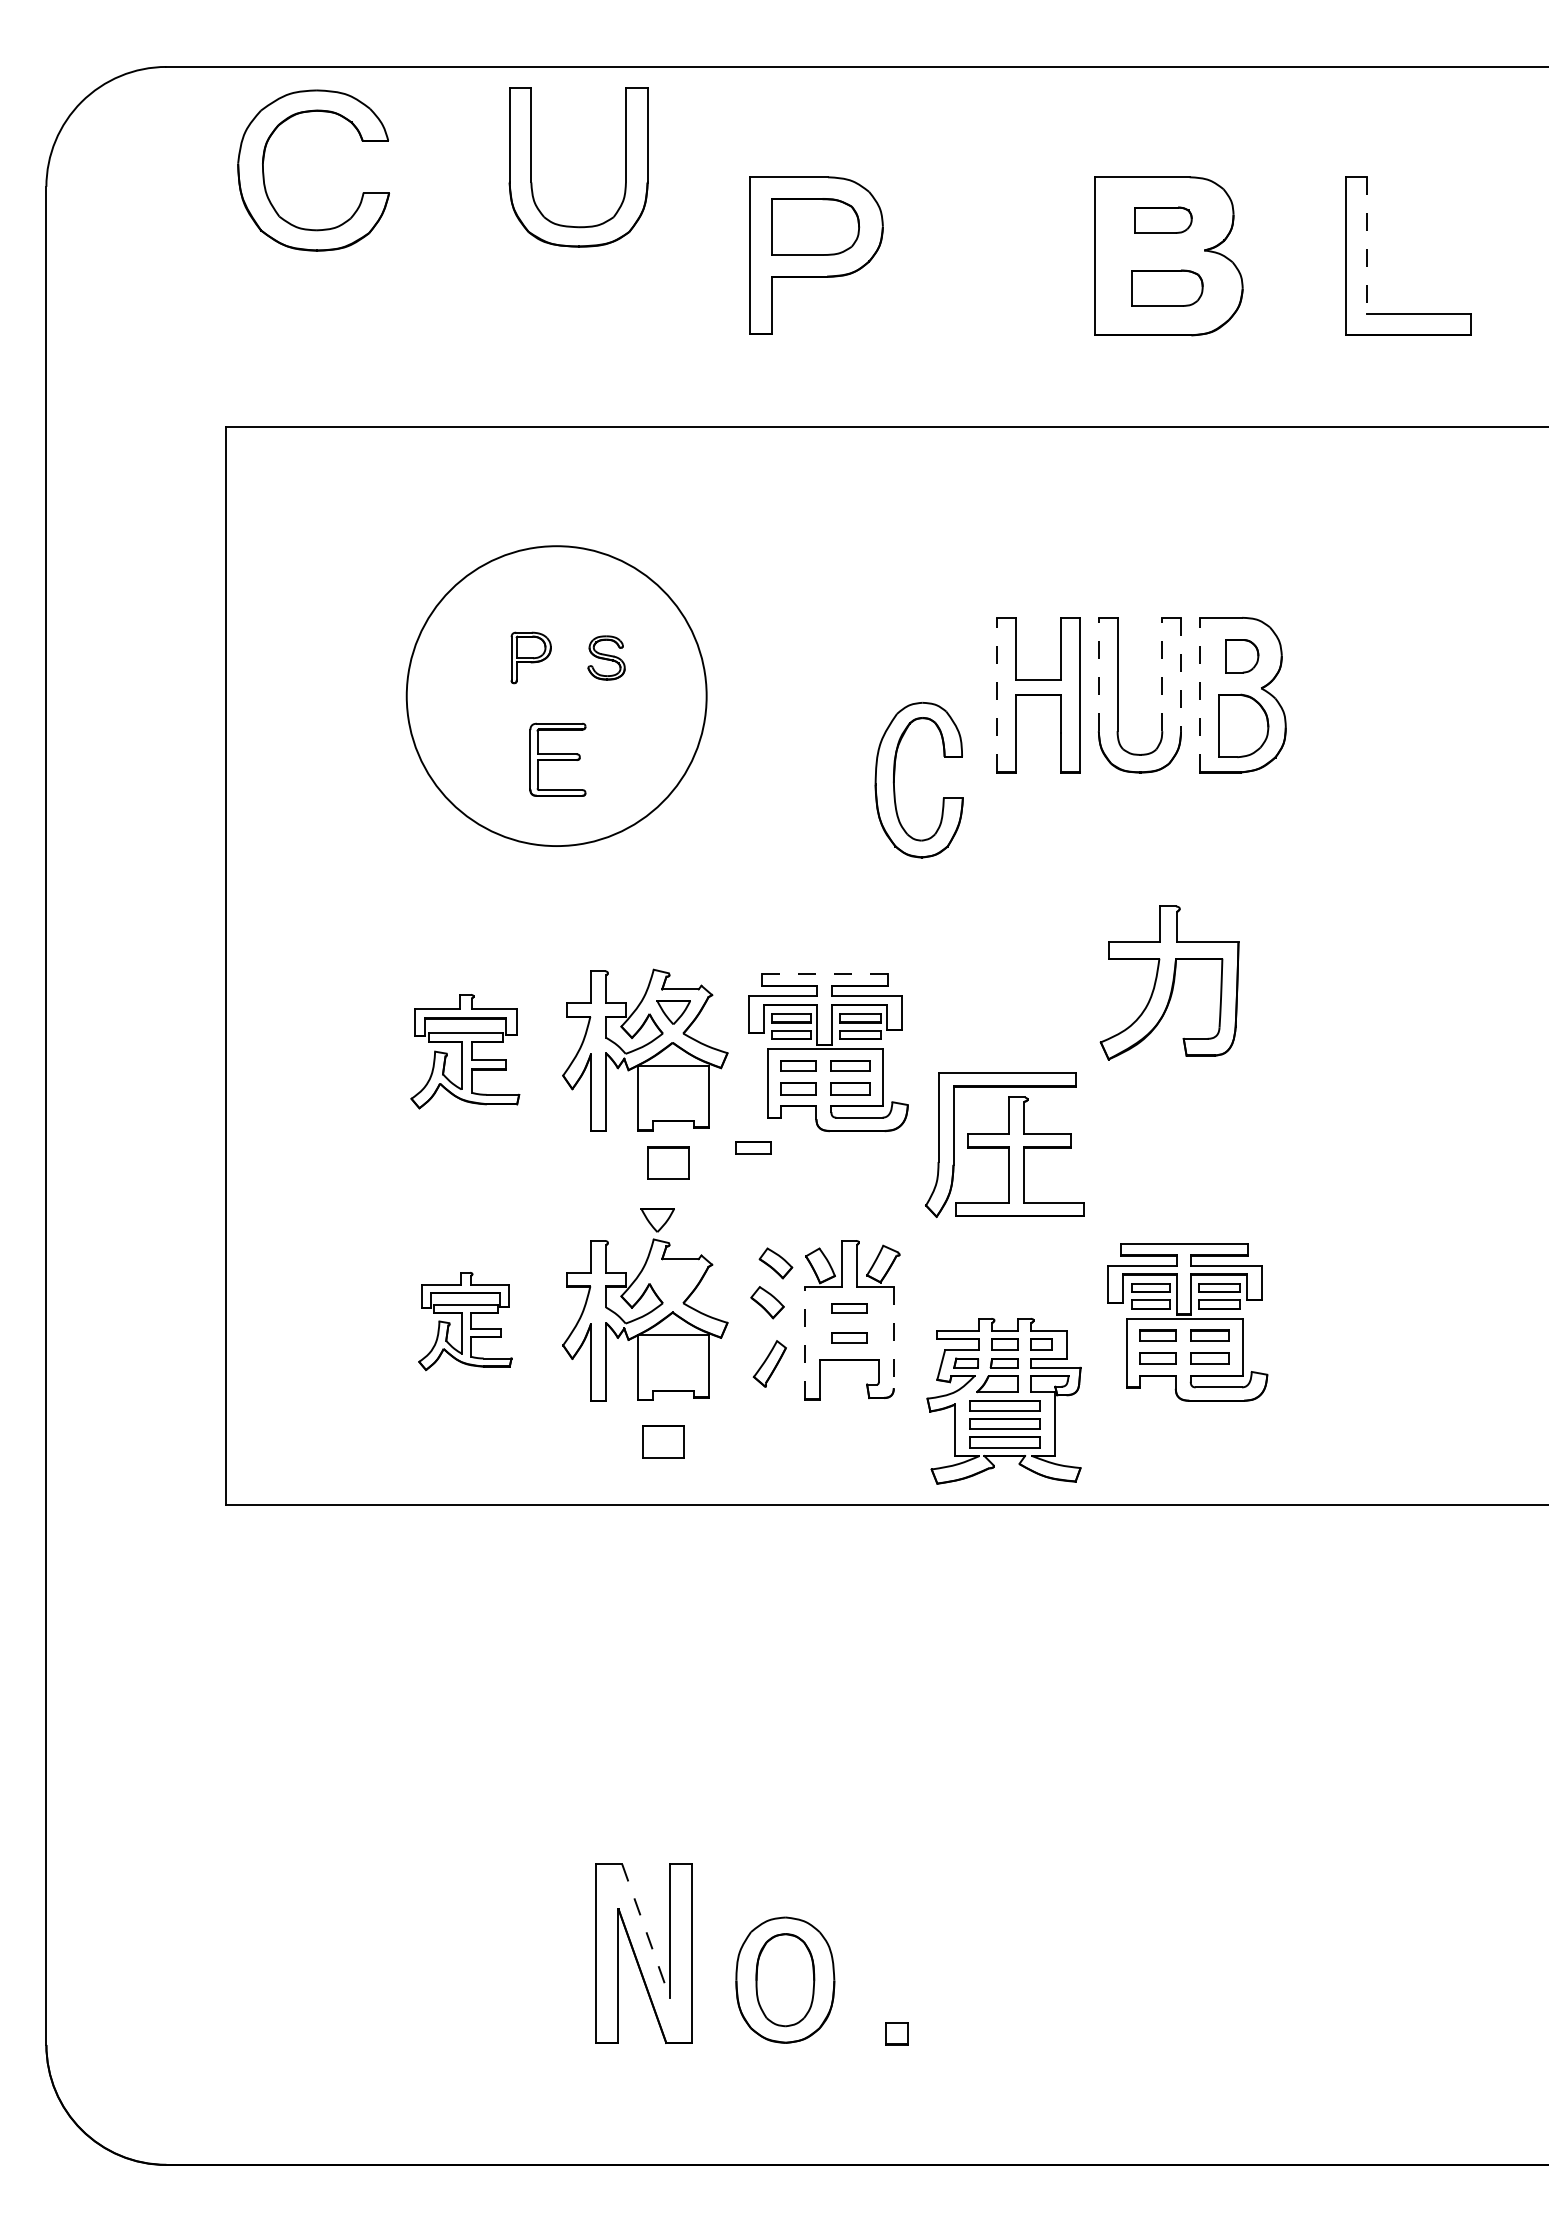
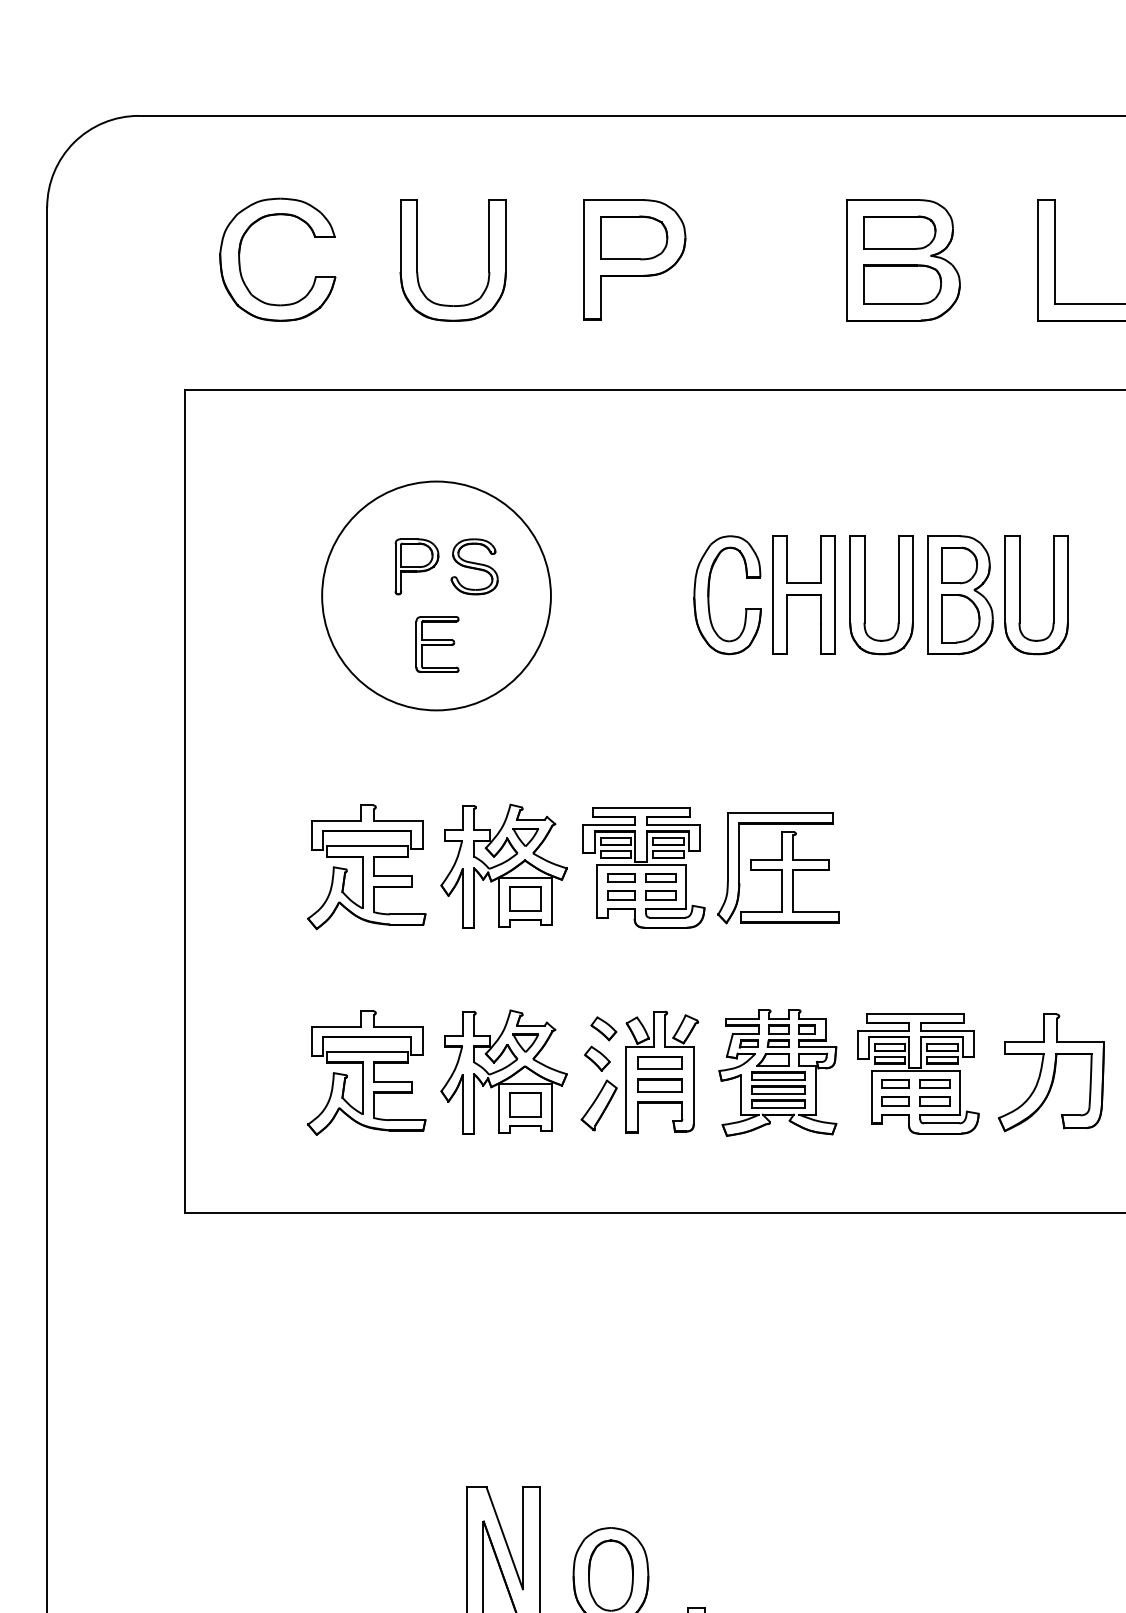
part: (531, 167) -> (417, 260), moved
part: (264, 172) -> (240, 261), moved
part: (1163, 220) -> (899, 233), size x1.67
line: (1367, 245) -> (1055, 252), dashed -> solid
part: (1166, 288) -> (901, 284), size x1.43
part: (1242, 656) -> (959, 565), size x1.43
part: (531, 657) -> (417, 566), size x1.43
part: (606, 657) -> (474, 566), size x1.67
line: (1098, 674) -> (849, 579), dashed -> solid
line: (1162, 674) -> (898, 579), dashed -> solid
line: (1181, 674) -> (913, 579), dashed -> solid
line: (997, 694) -> (772, 594), dashed -> solid
line: (1200, 694) -> (927, 594), dashed -> solid
part: (1364, 695) -> (1052, 595), added
part: (895, 774) -> (709, 590), moved
line: (825, 973) -> (641, 807), dashed -> solid
part: (1169, 982) -> (1051, 1072), moved
part: (465, 1051) -> (366, 867), size x1.43
part: (1004, 1144) -> (778, 867), moved
part: (753, 1147) -> (586, 940), removed
part: (668, 1162) -> (525, 898), moved
part: (657, 1220) -> (525, 1043), moved
part: (849, 1308) -> (659, 1063), size x1.67
part: (465, 1321) -> (366, 1073), size x1.67
part: (849, 1338) -> (659, 1086), size x1.67
line: (893, 1338) -> (693, 1086), dashed -> solid
line: (805, 1342) -> (626, 1089), dashed -> solid
part: (769, 1363) -> (598, 1105), size x1.43
part: (1003, 1401) -> (777, 1073), moved
part: (663, 1441) -> (525, 1104), moved
line: (646, 1931) -> (505, 1538), dashed -> solid

